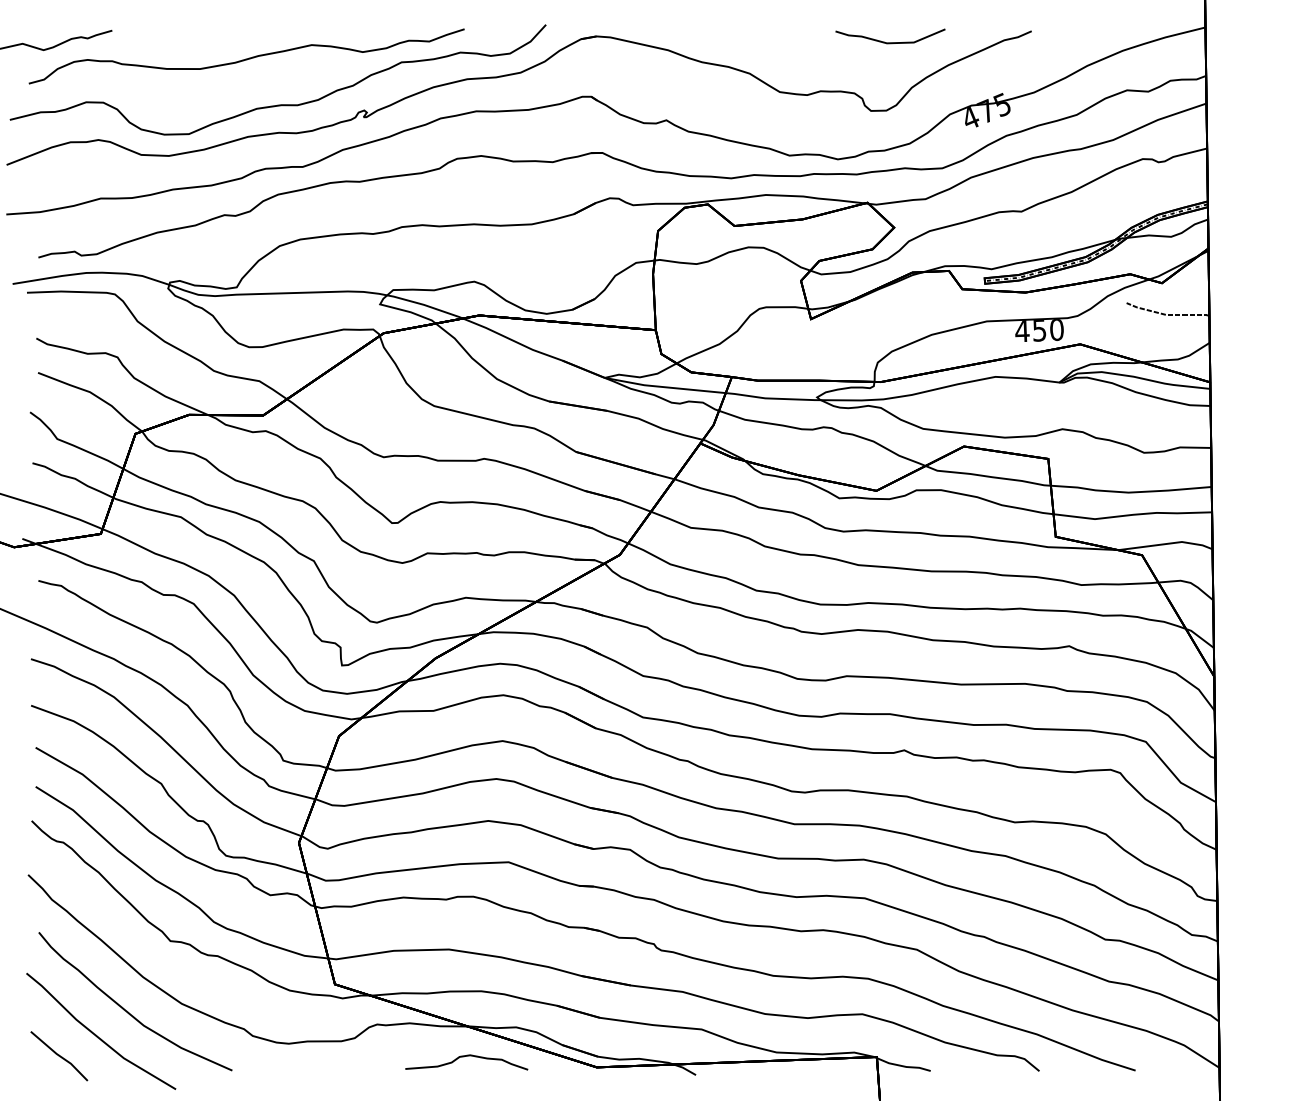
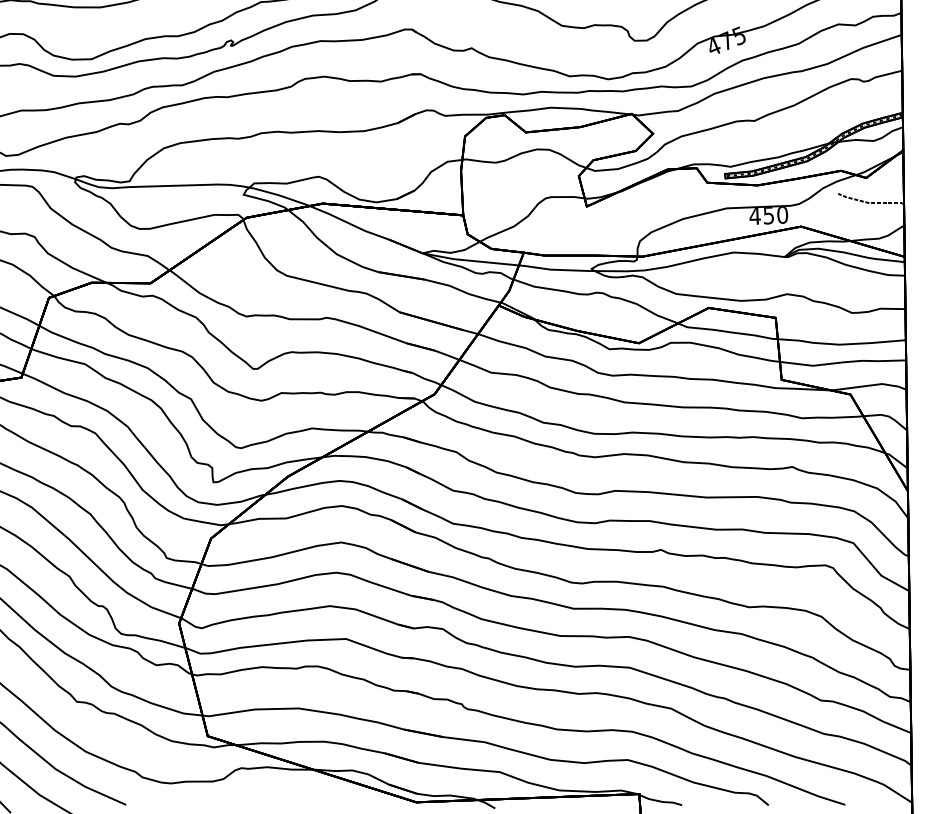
curve: (464, 1057) -> (310, 794), removed

